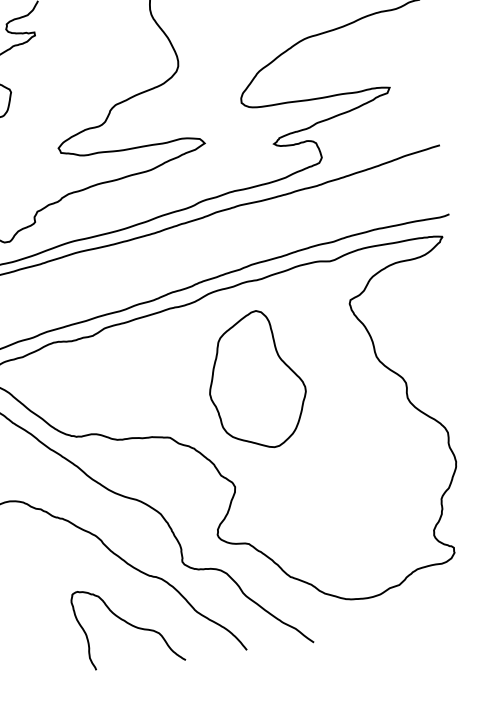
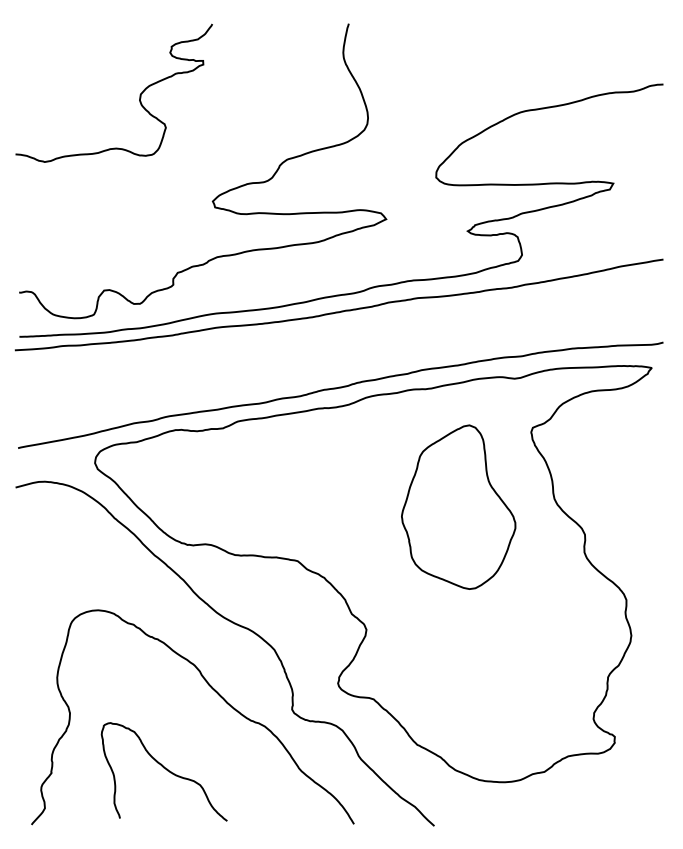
part: (256, 379) -> (458, 506), moved
curve: (128, 624) -> (165, 769), moved

